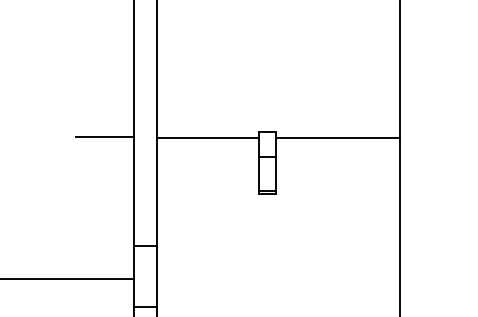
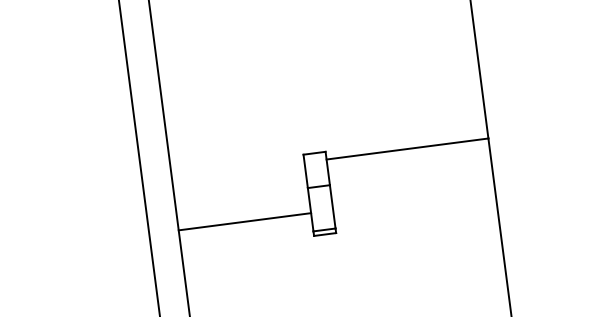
line: (104, 137) -> (103, 188), removed
line: (207, 137) -> (244, 221), moved

